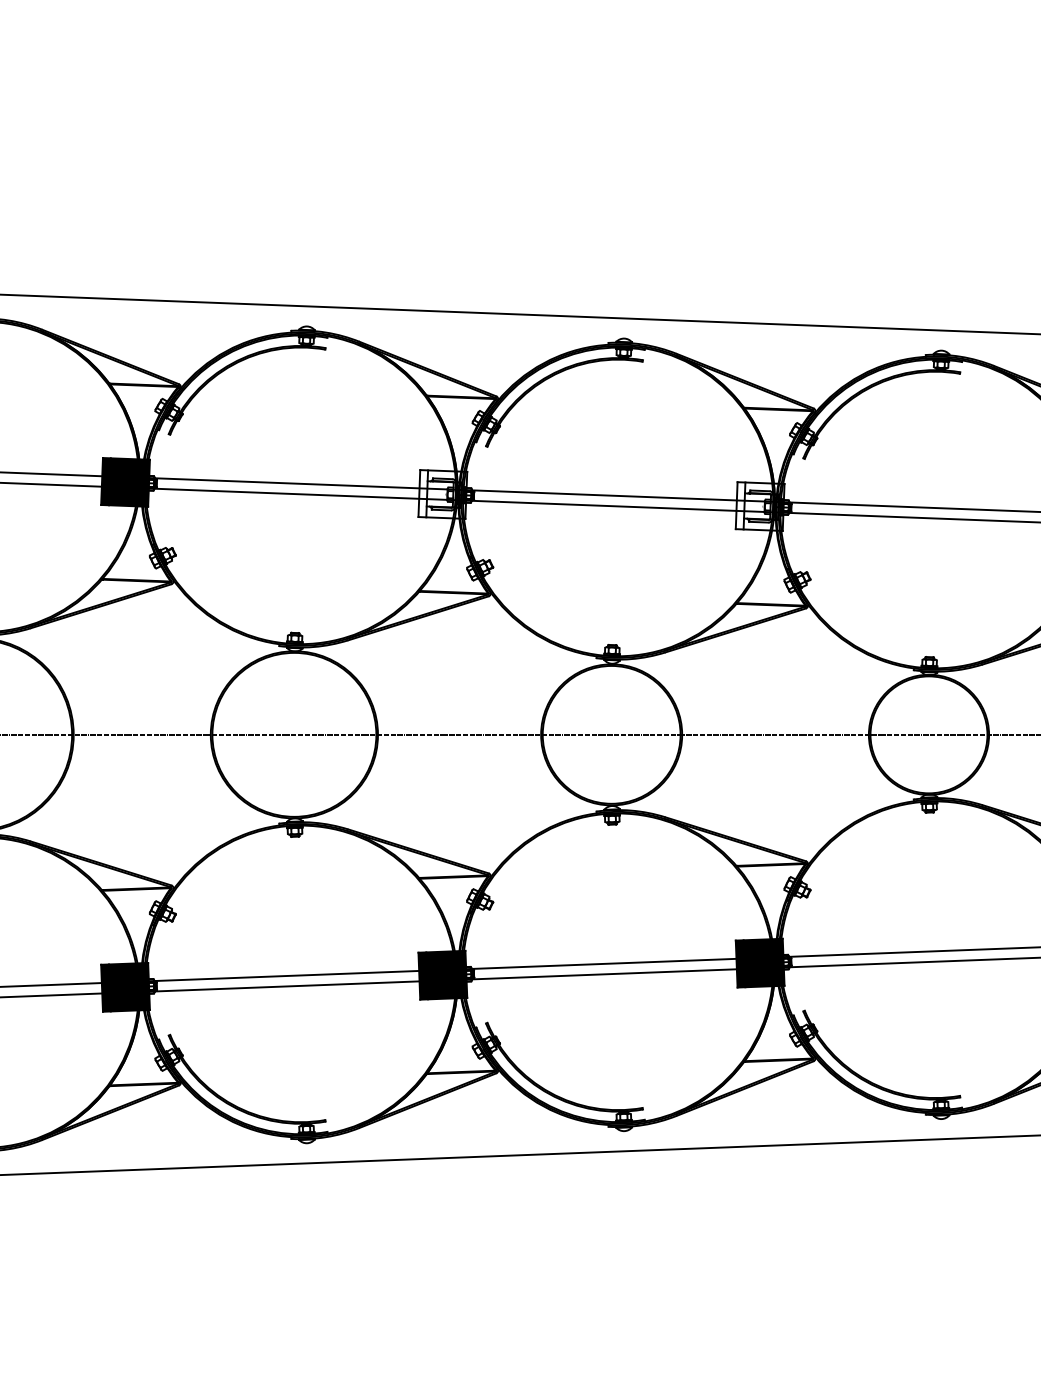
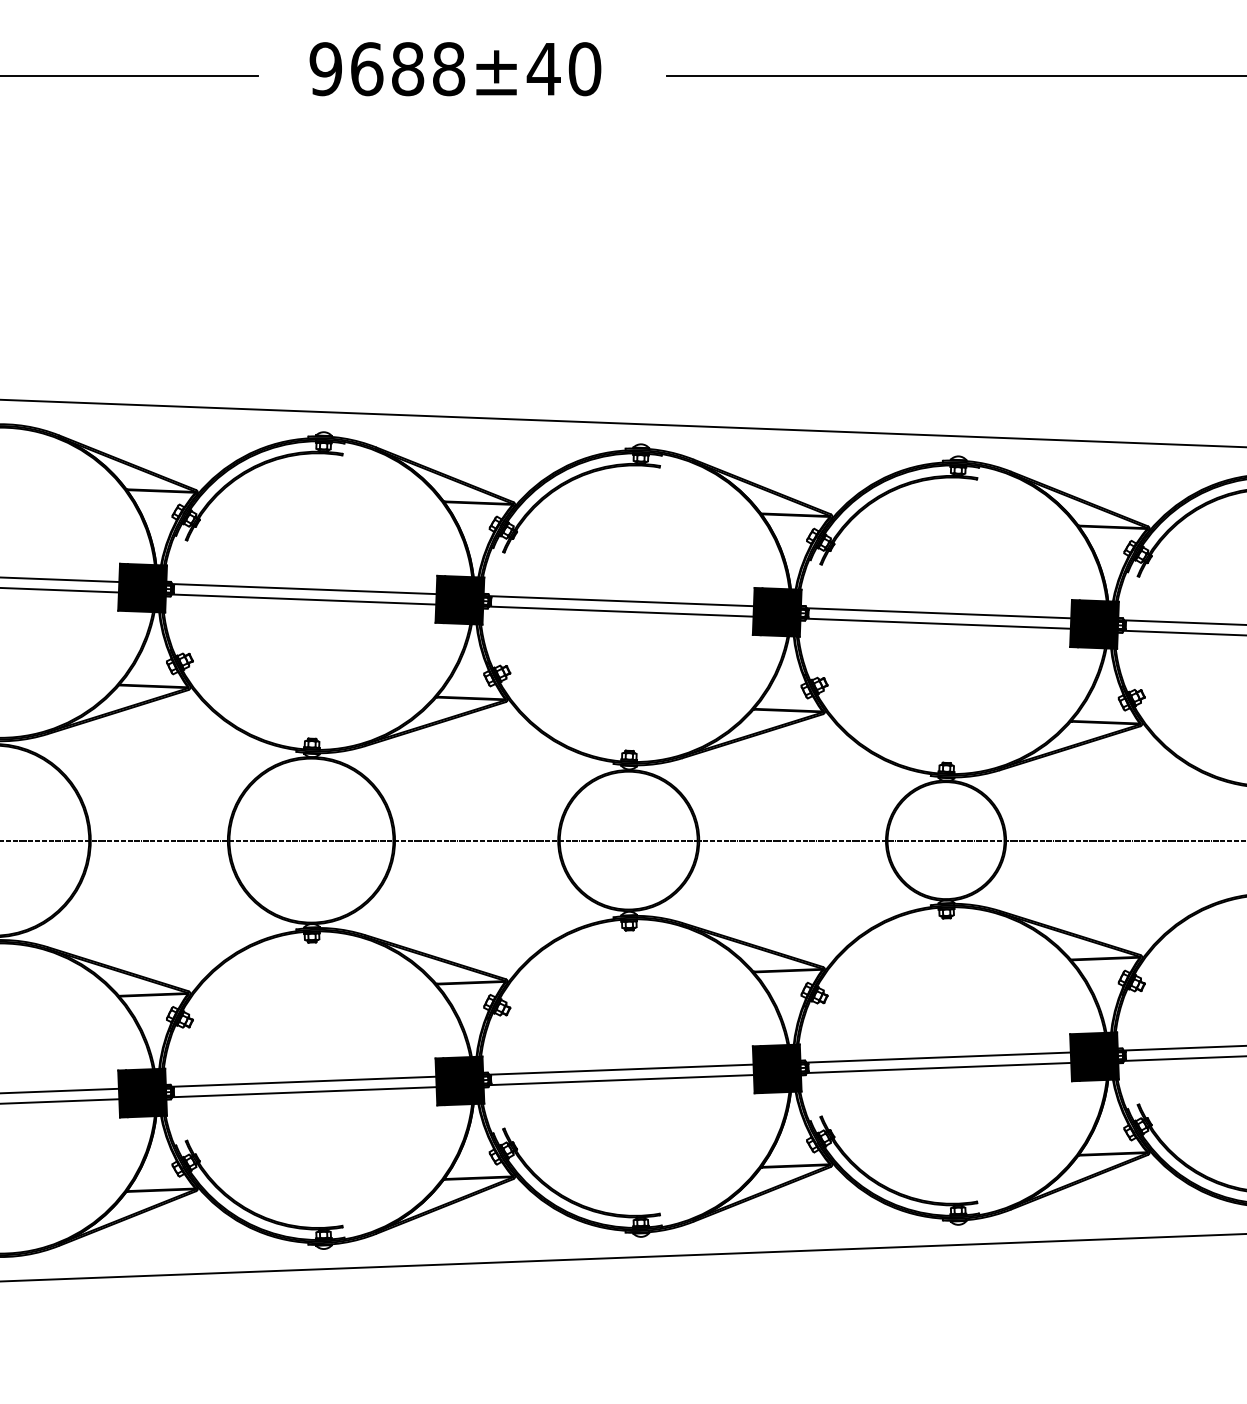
fill: (442, 493) -> (459, 599), added
fill: (759, 505) -> (776, 611), added

